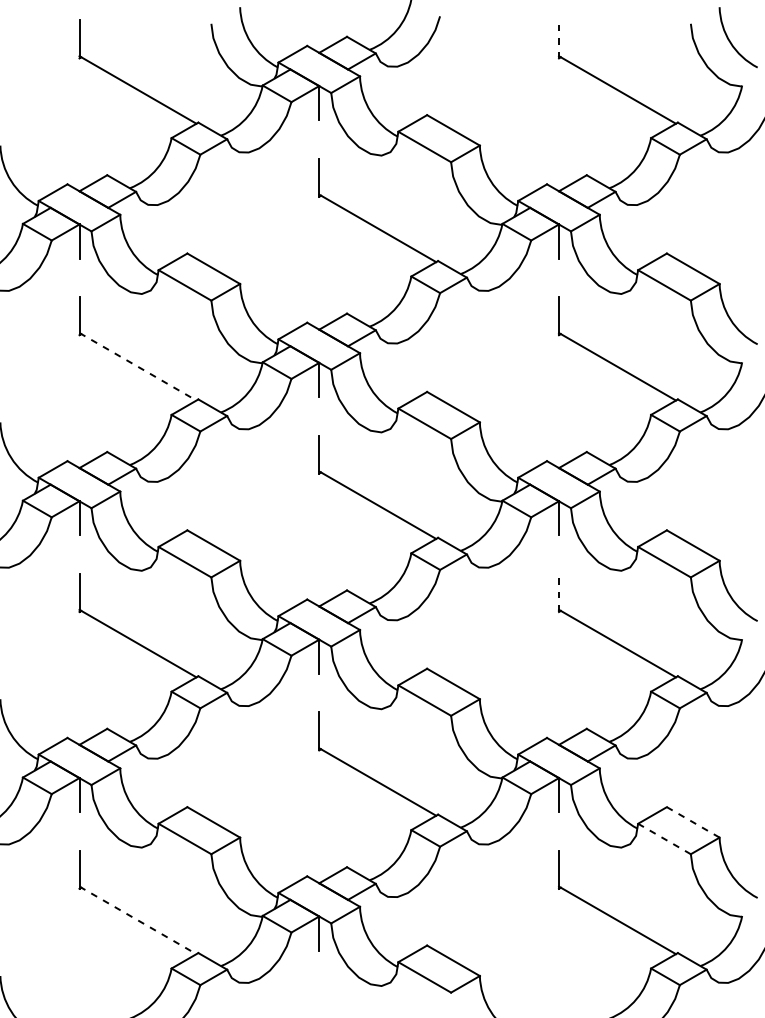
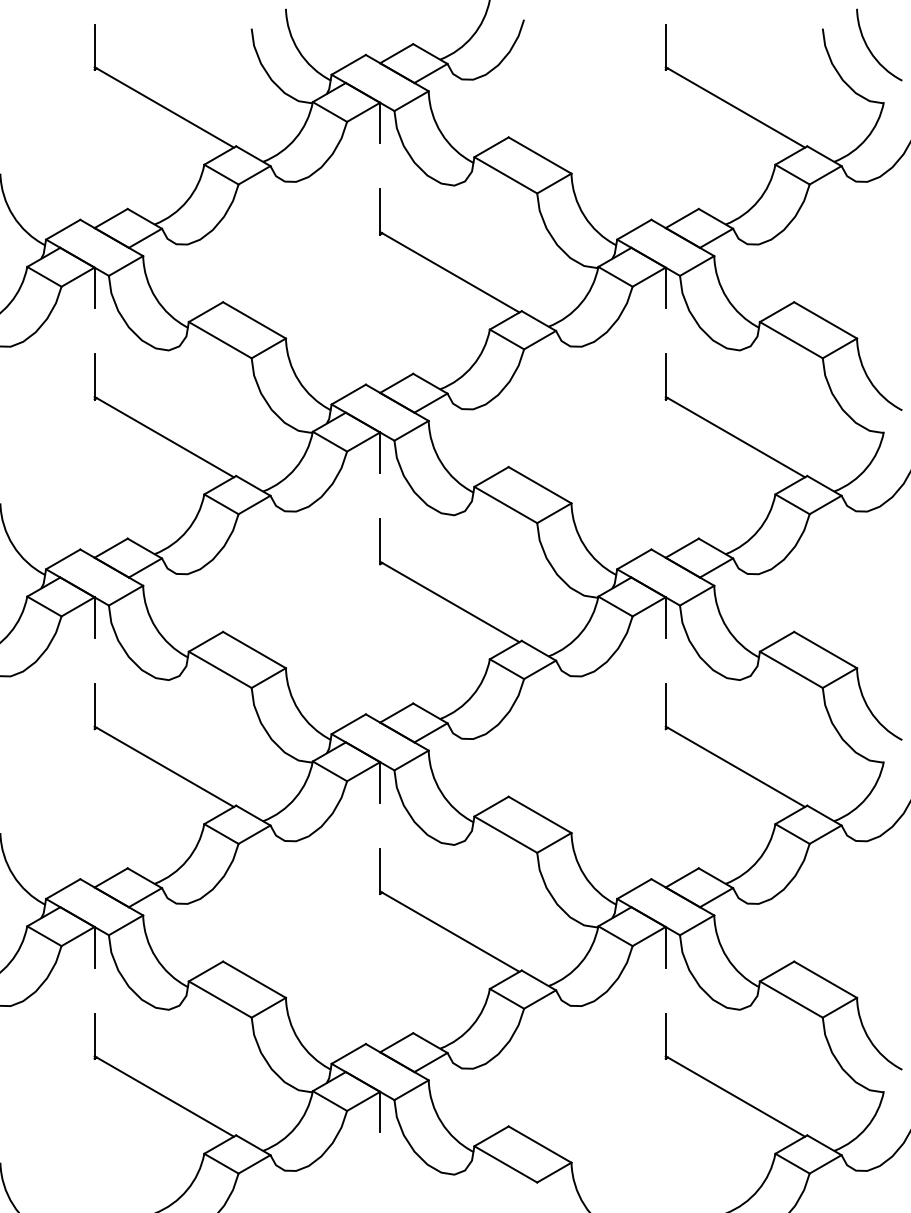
line: (558, 39) -> (665, 47), dashed -> solid
line: (138, 367) -> (164, 437), dashed -> solid
line: (558, 592) -> (665, 706), dashed -> solid
line: (693, 822) -> (825, 979), dashed -> solid
line: (663, 838) -> (790, 999), dashed -> solid
line: (138, 920) -> (164, 1096), dashed -> solid

